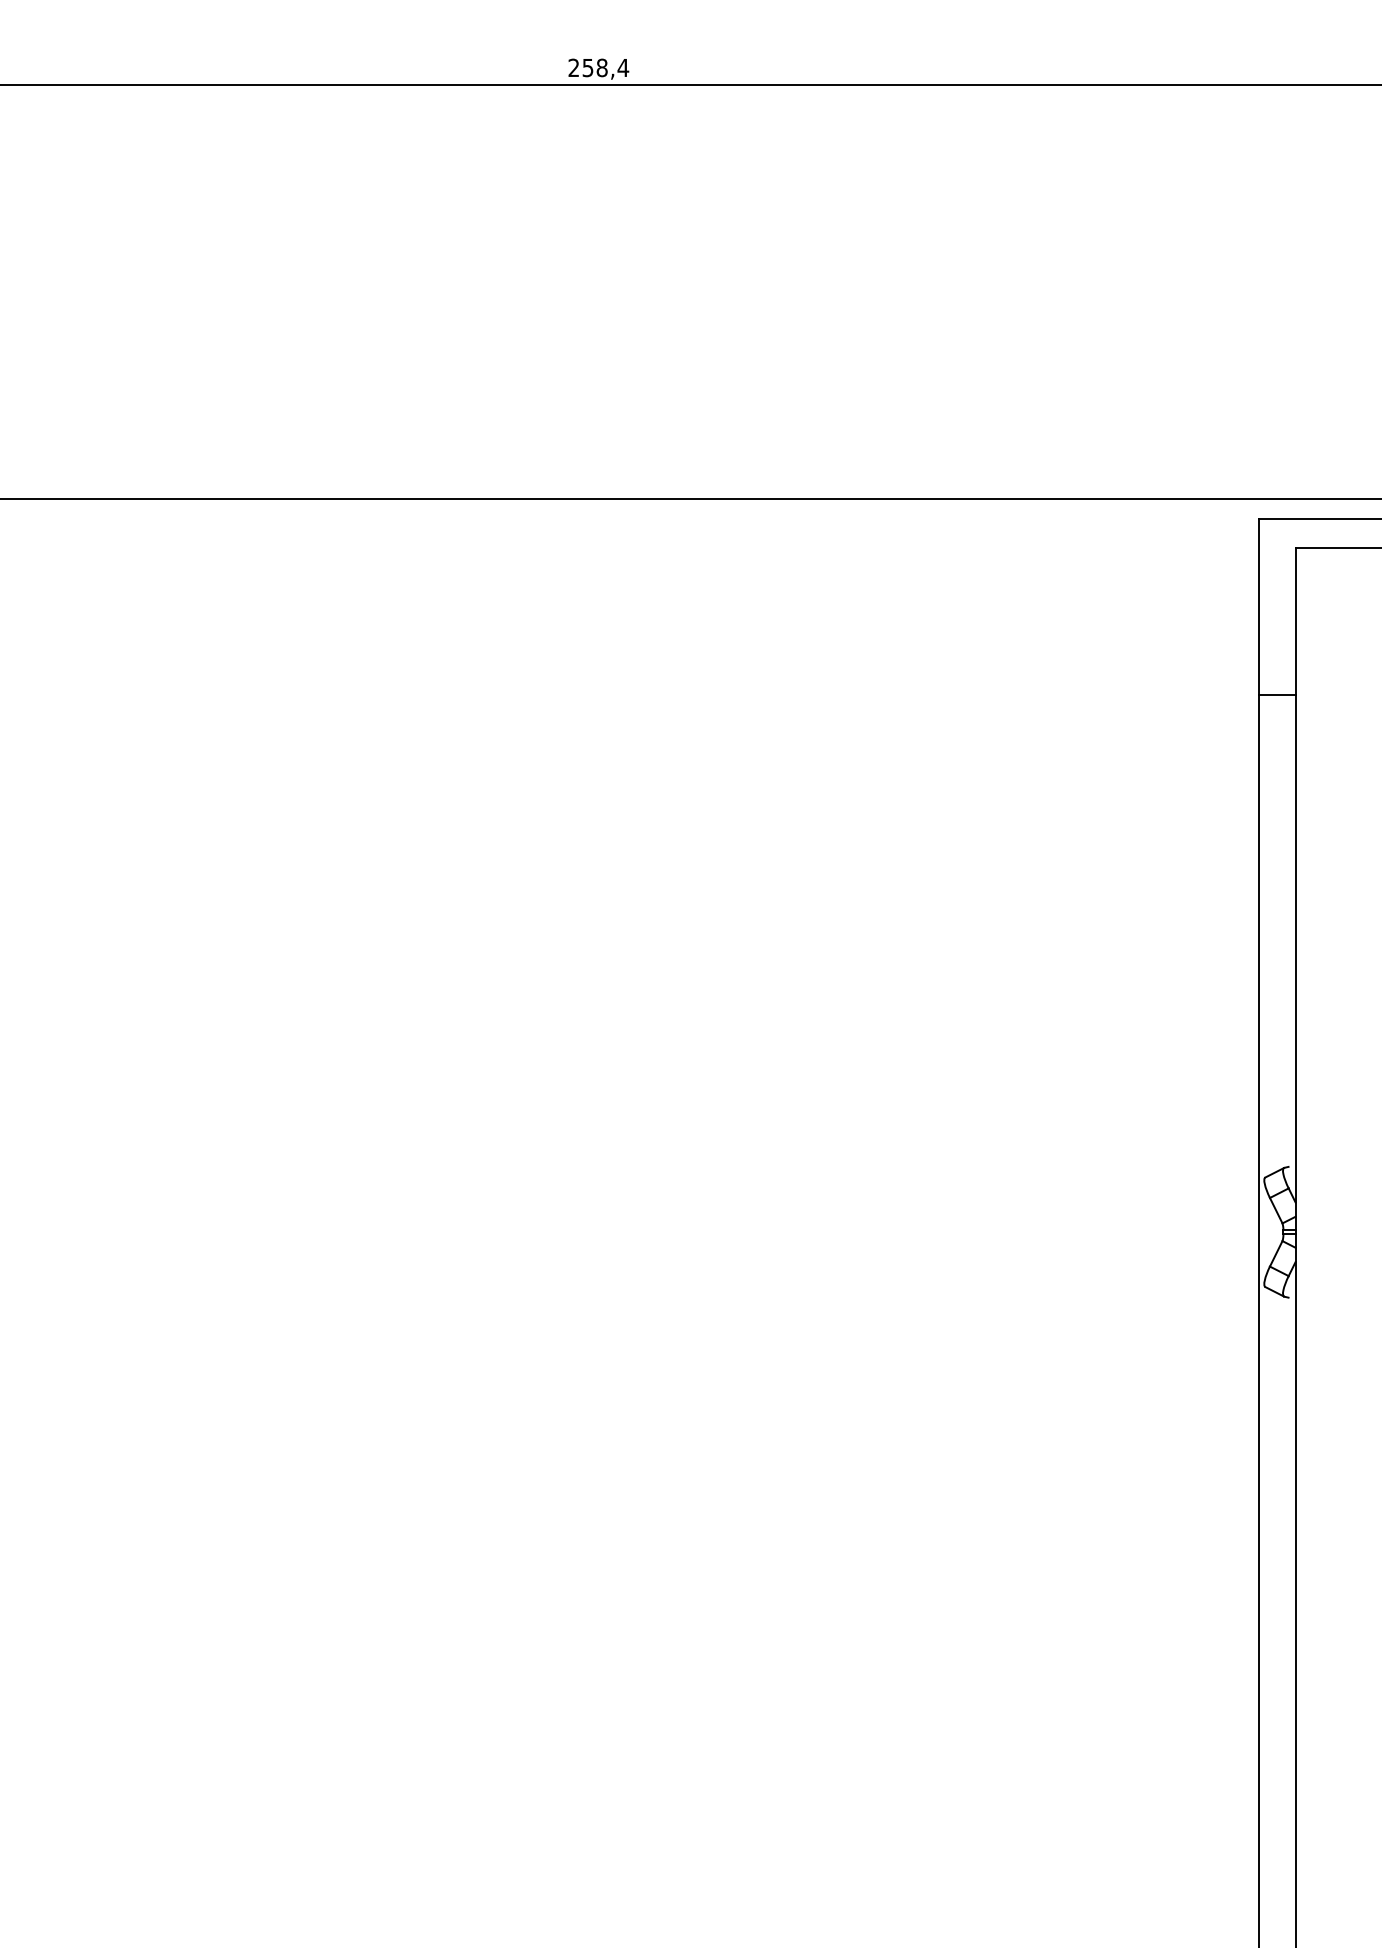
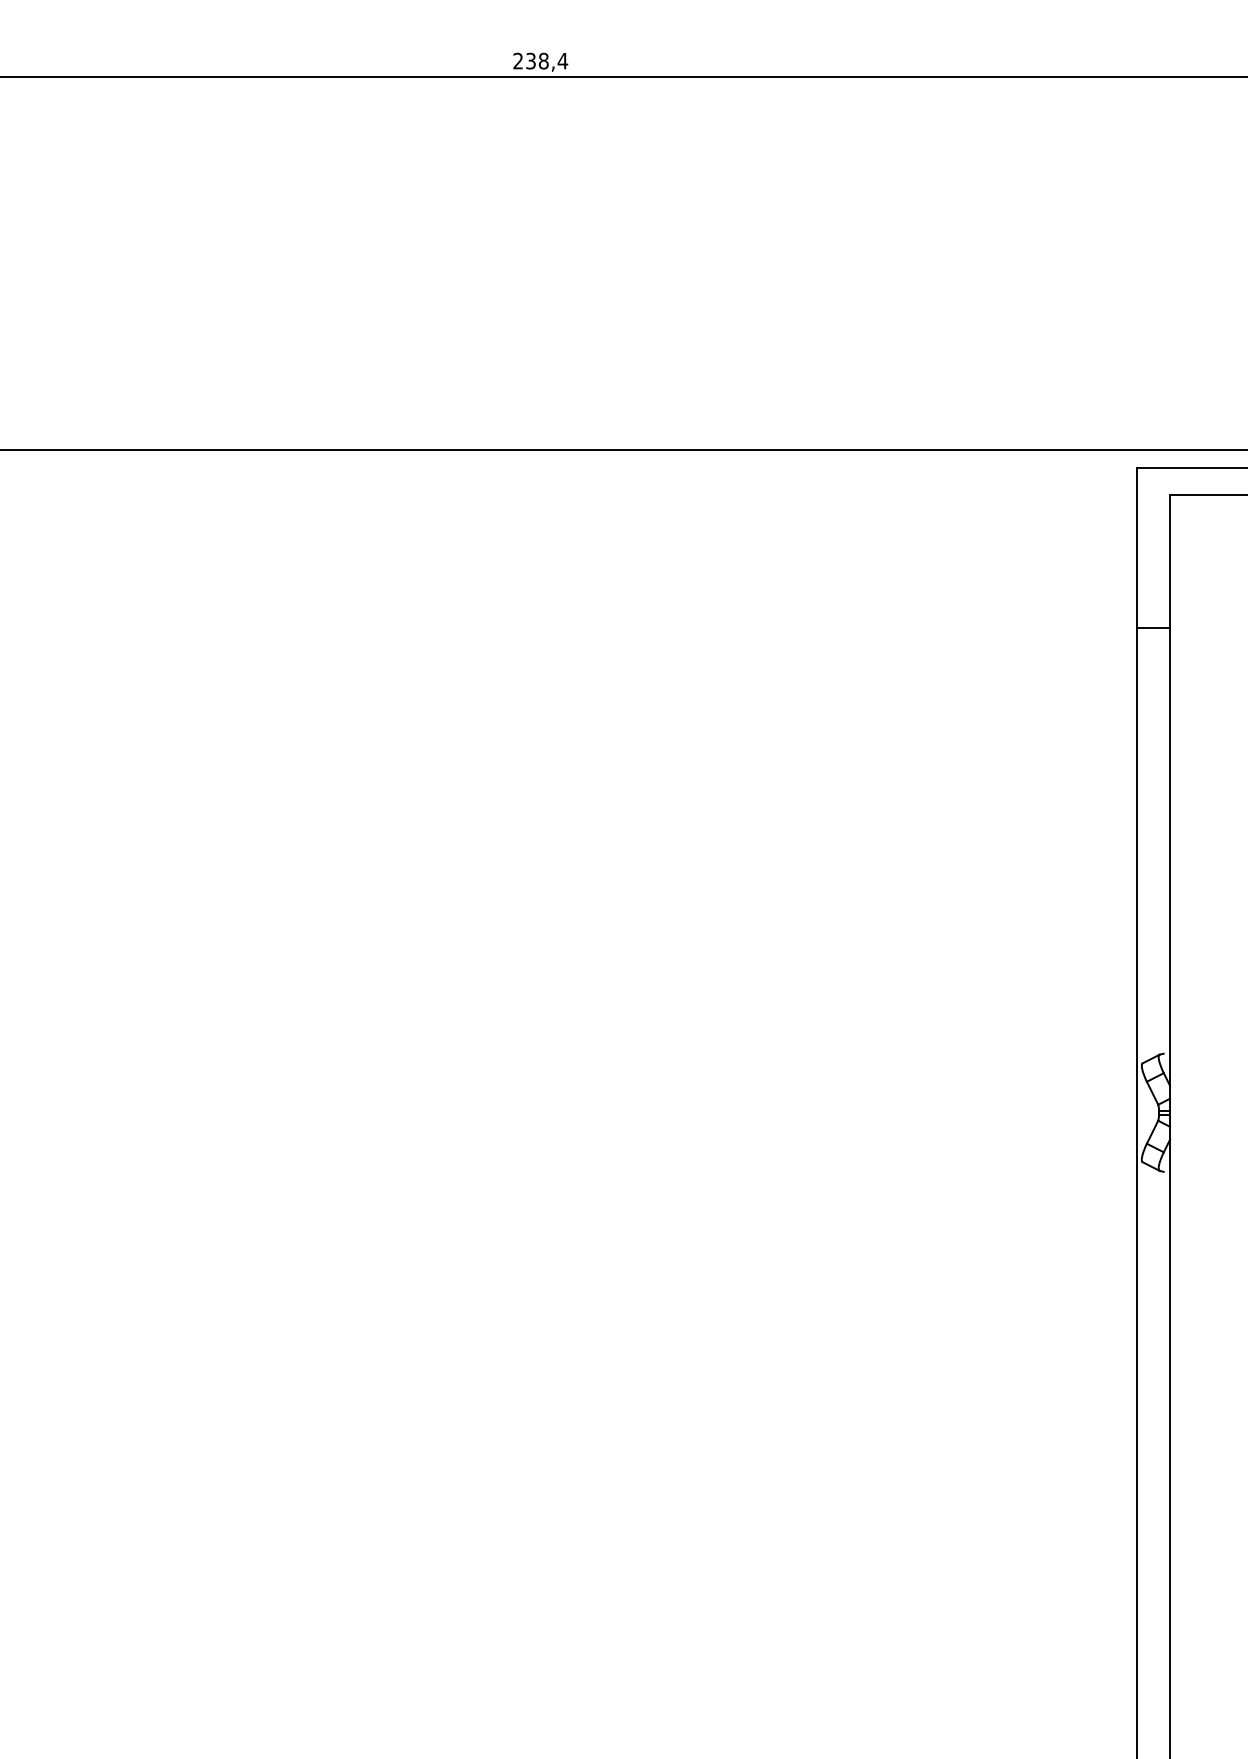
text: (587, 67) -> (530, 60), 258,4 -> 238,4

